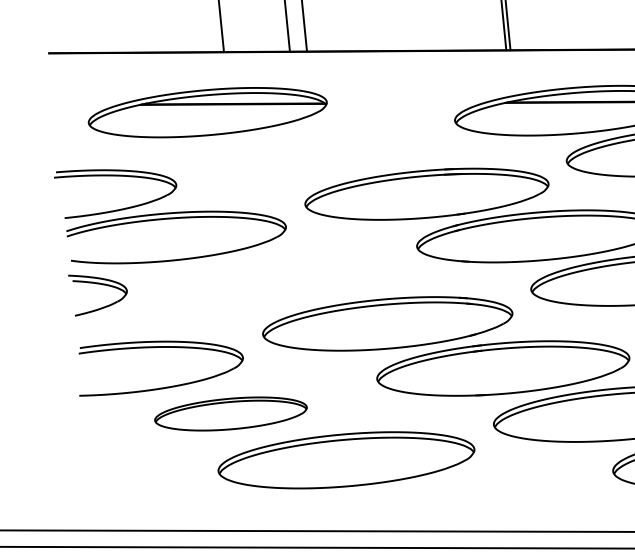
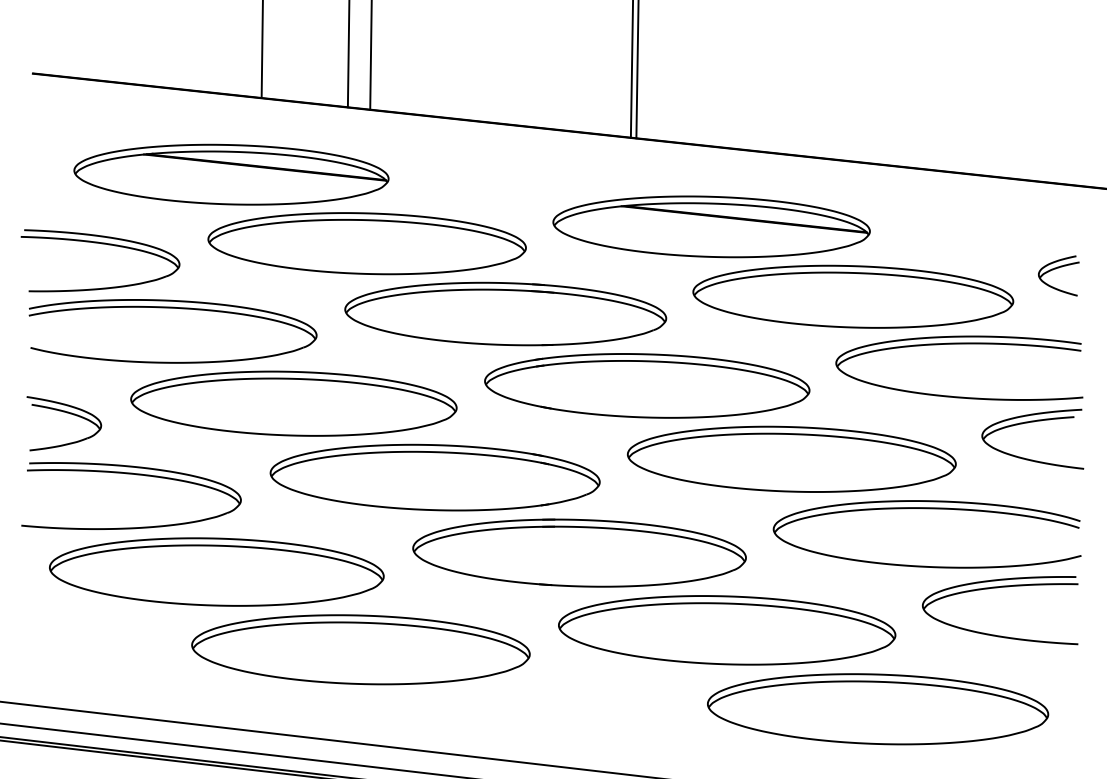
part: (315, 152) -> (366, 243), added
part: (274, 280) -> (293, 403), added
part: (99, 284) -> (66, 413), moved
part: (230, 413) -> (216, 571), size x1.67

